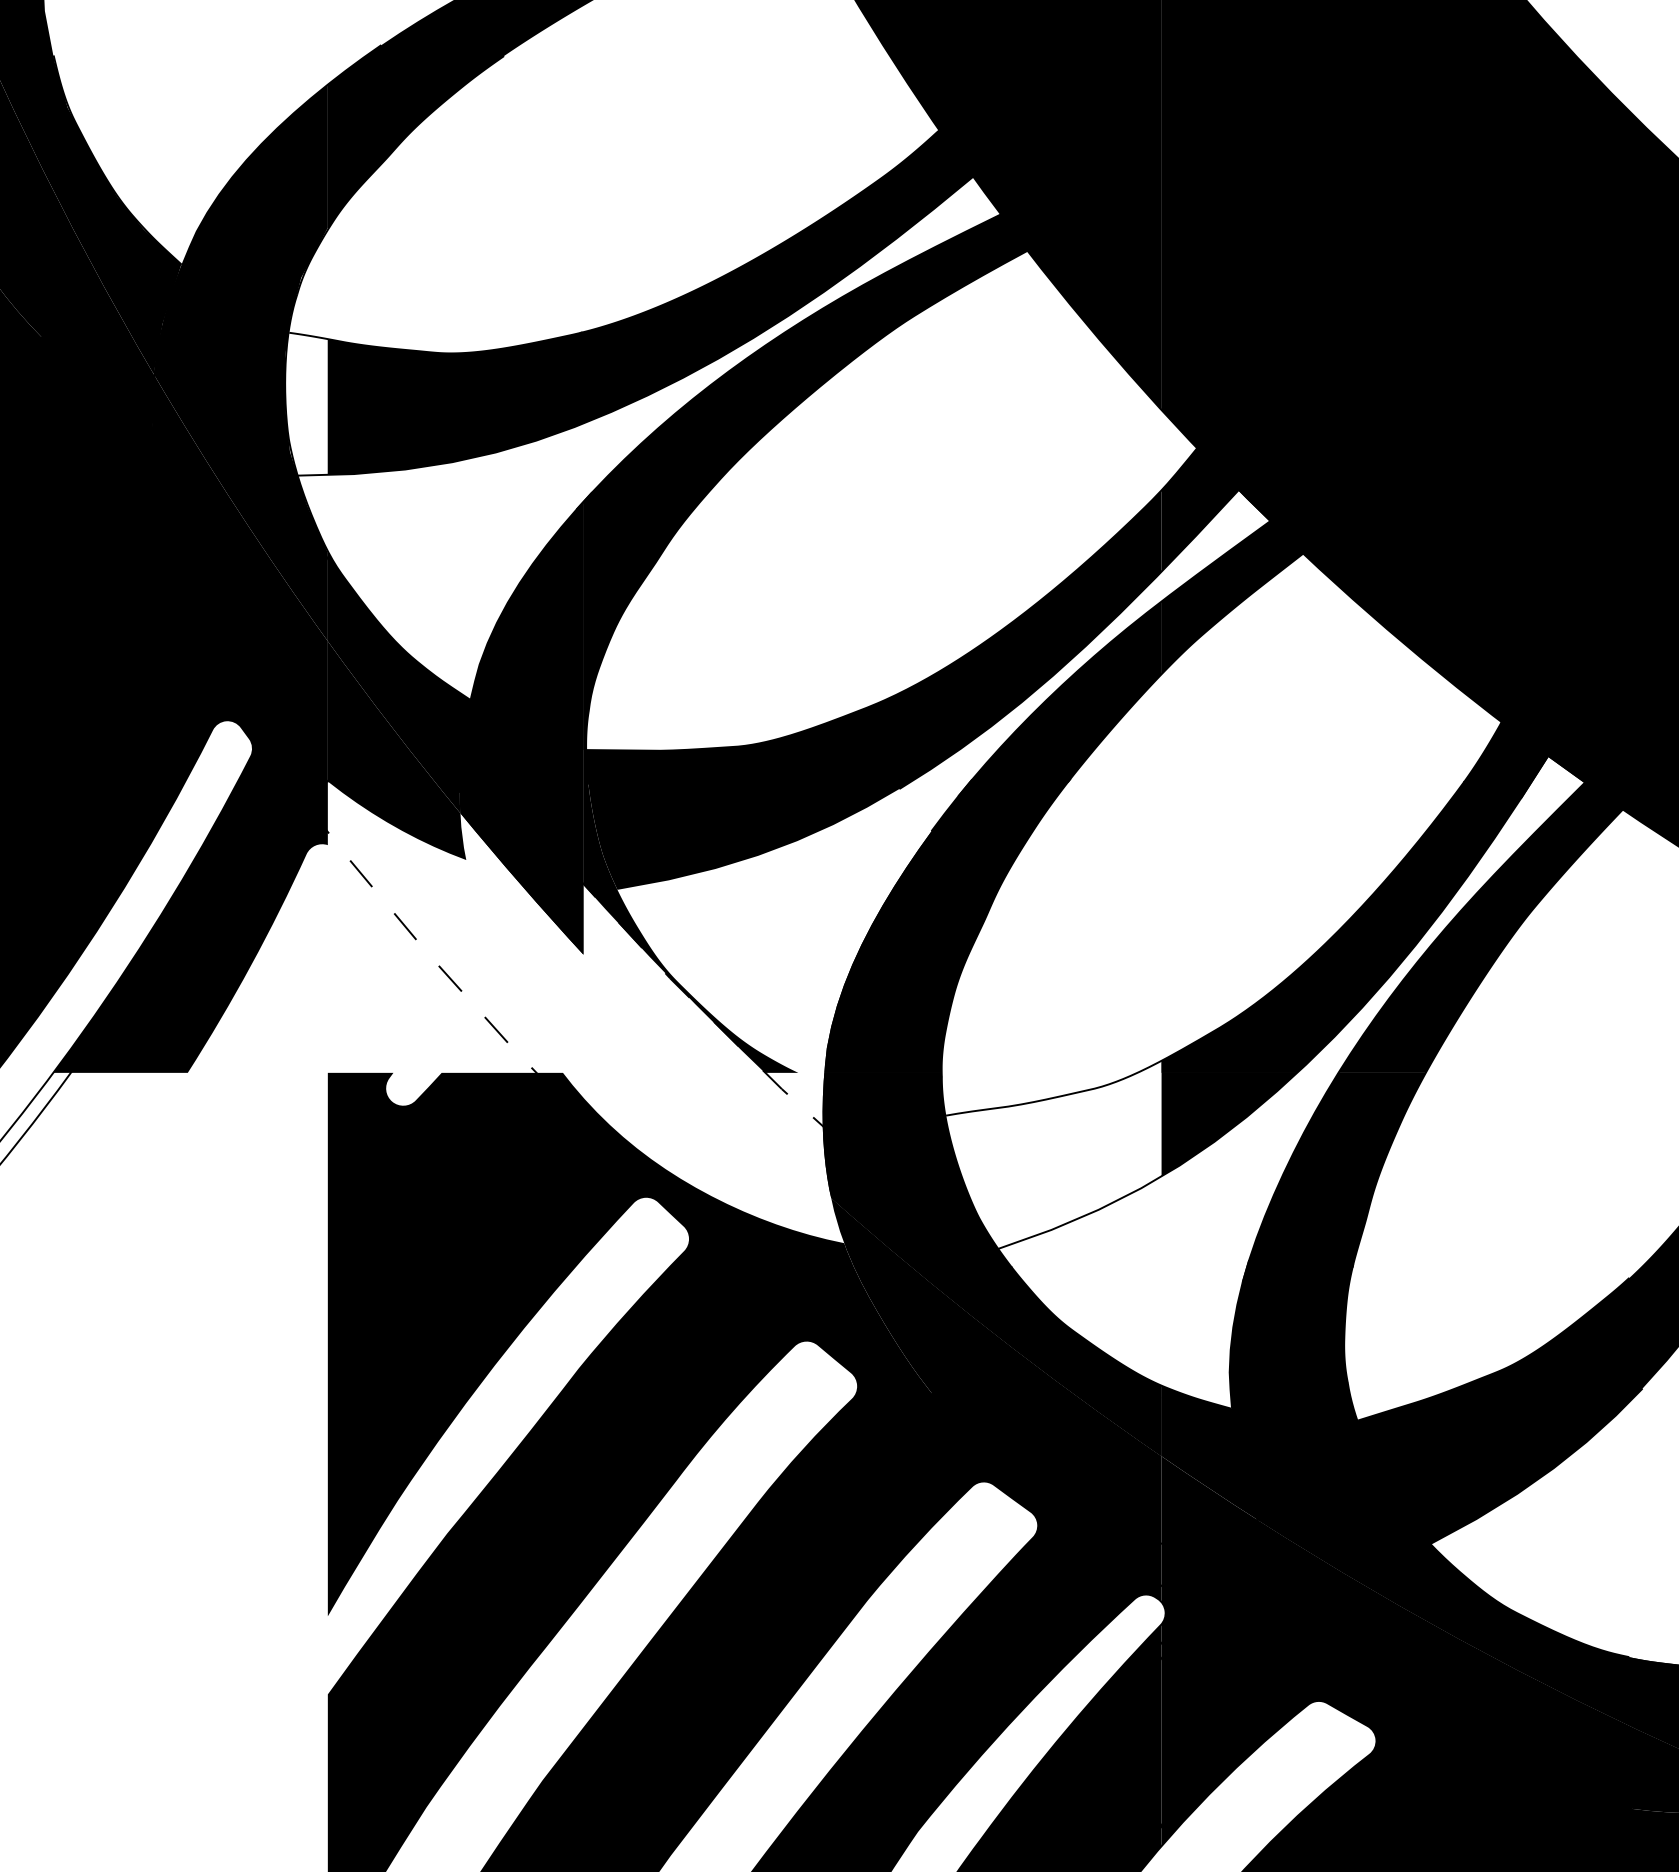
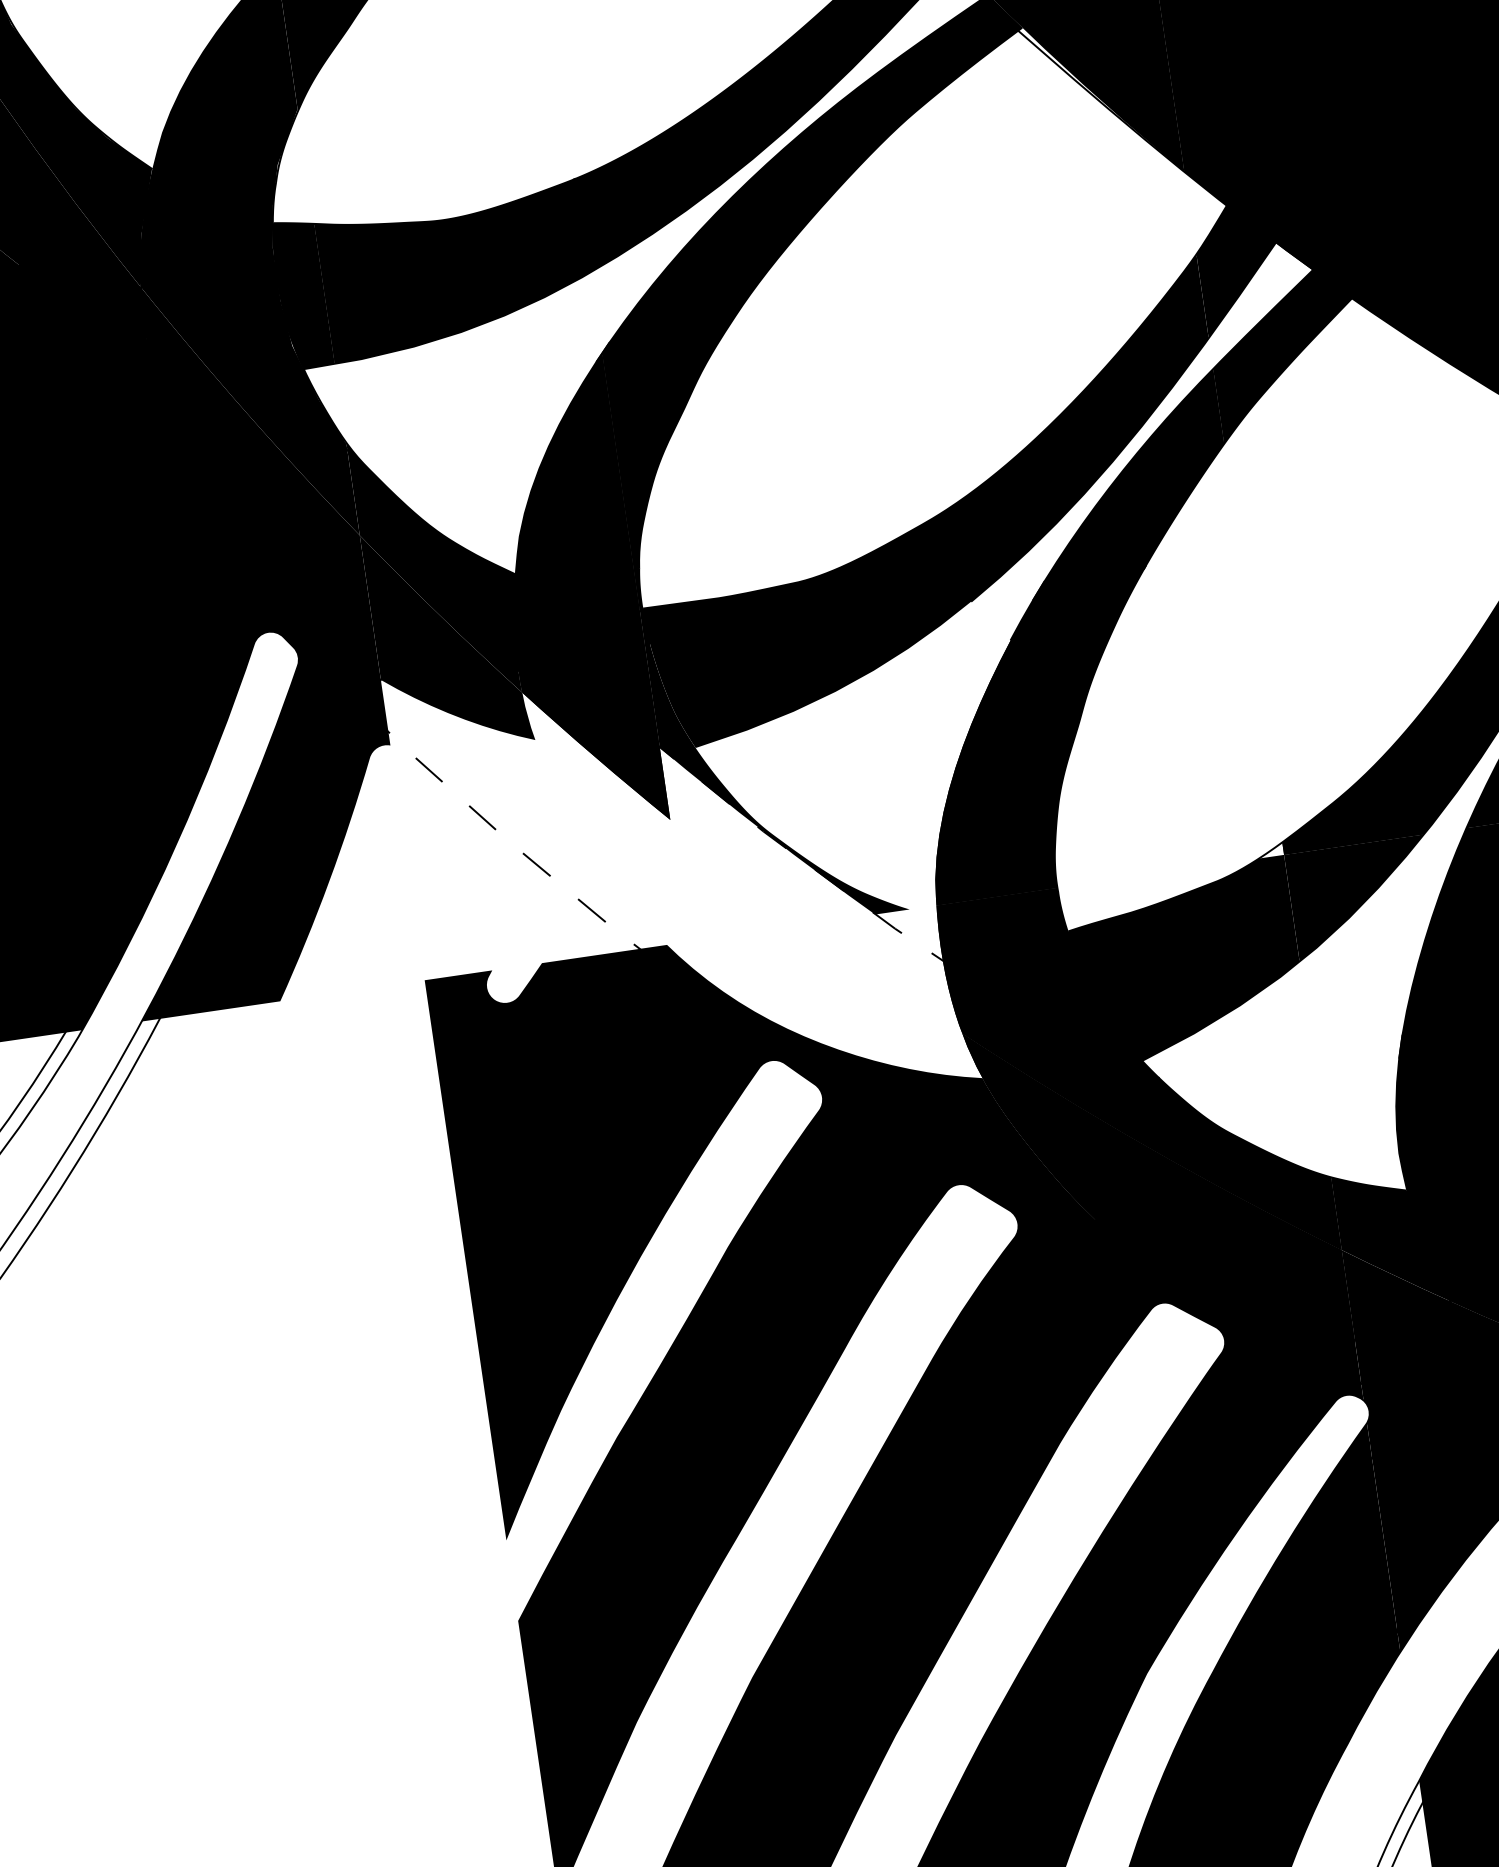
fill: (306, 403) -> (302, 293), added
fill: (1053, 1160) -> (1185, 961), added
fill: (996, 1370) -> (1158, 1186), added

